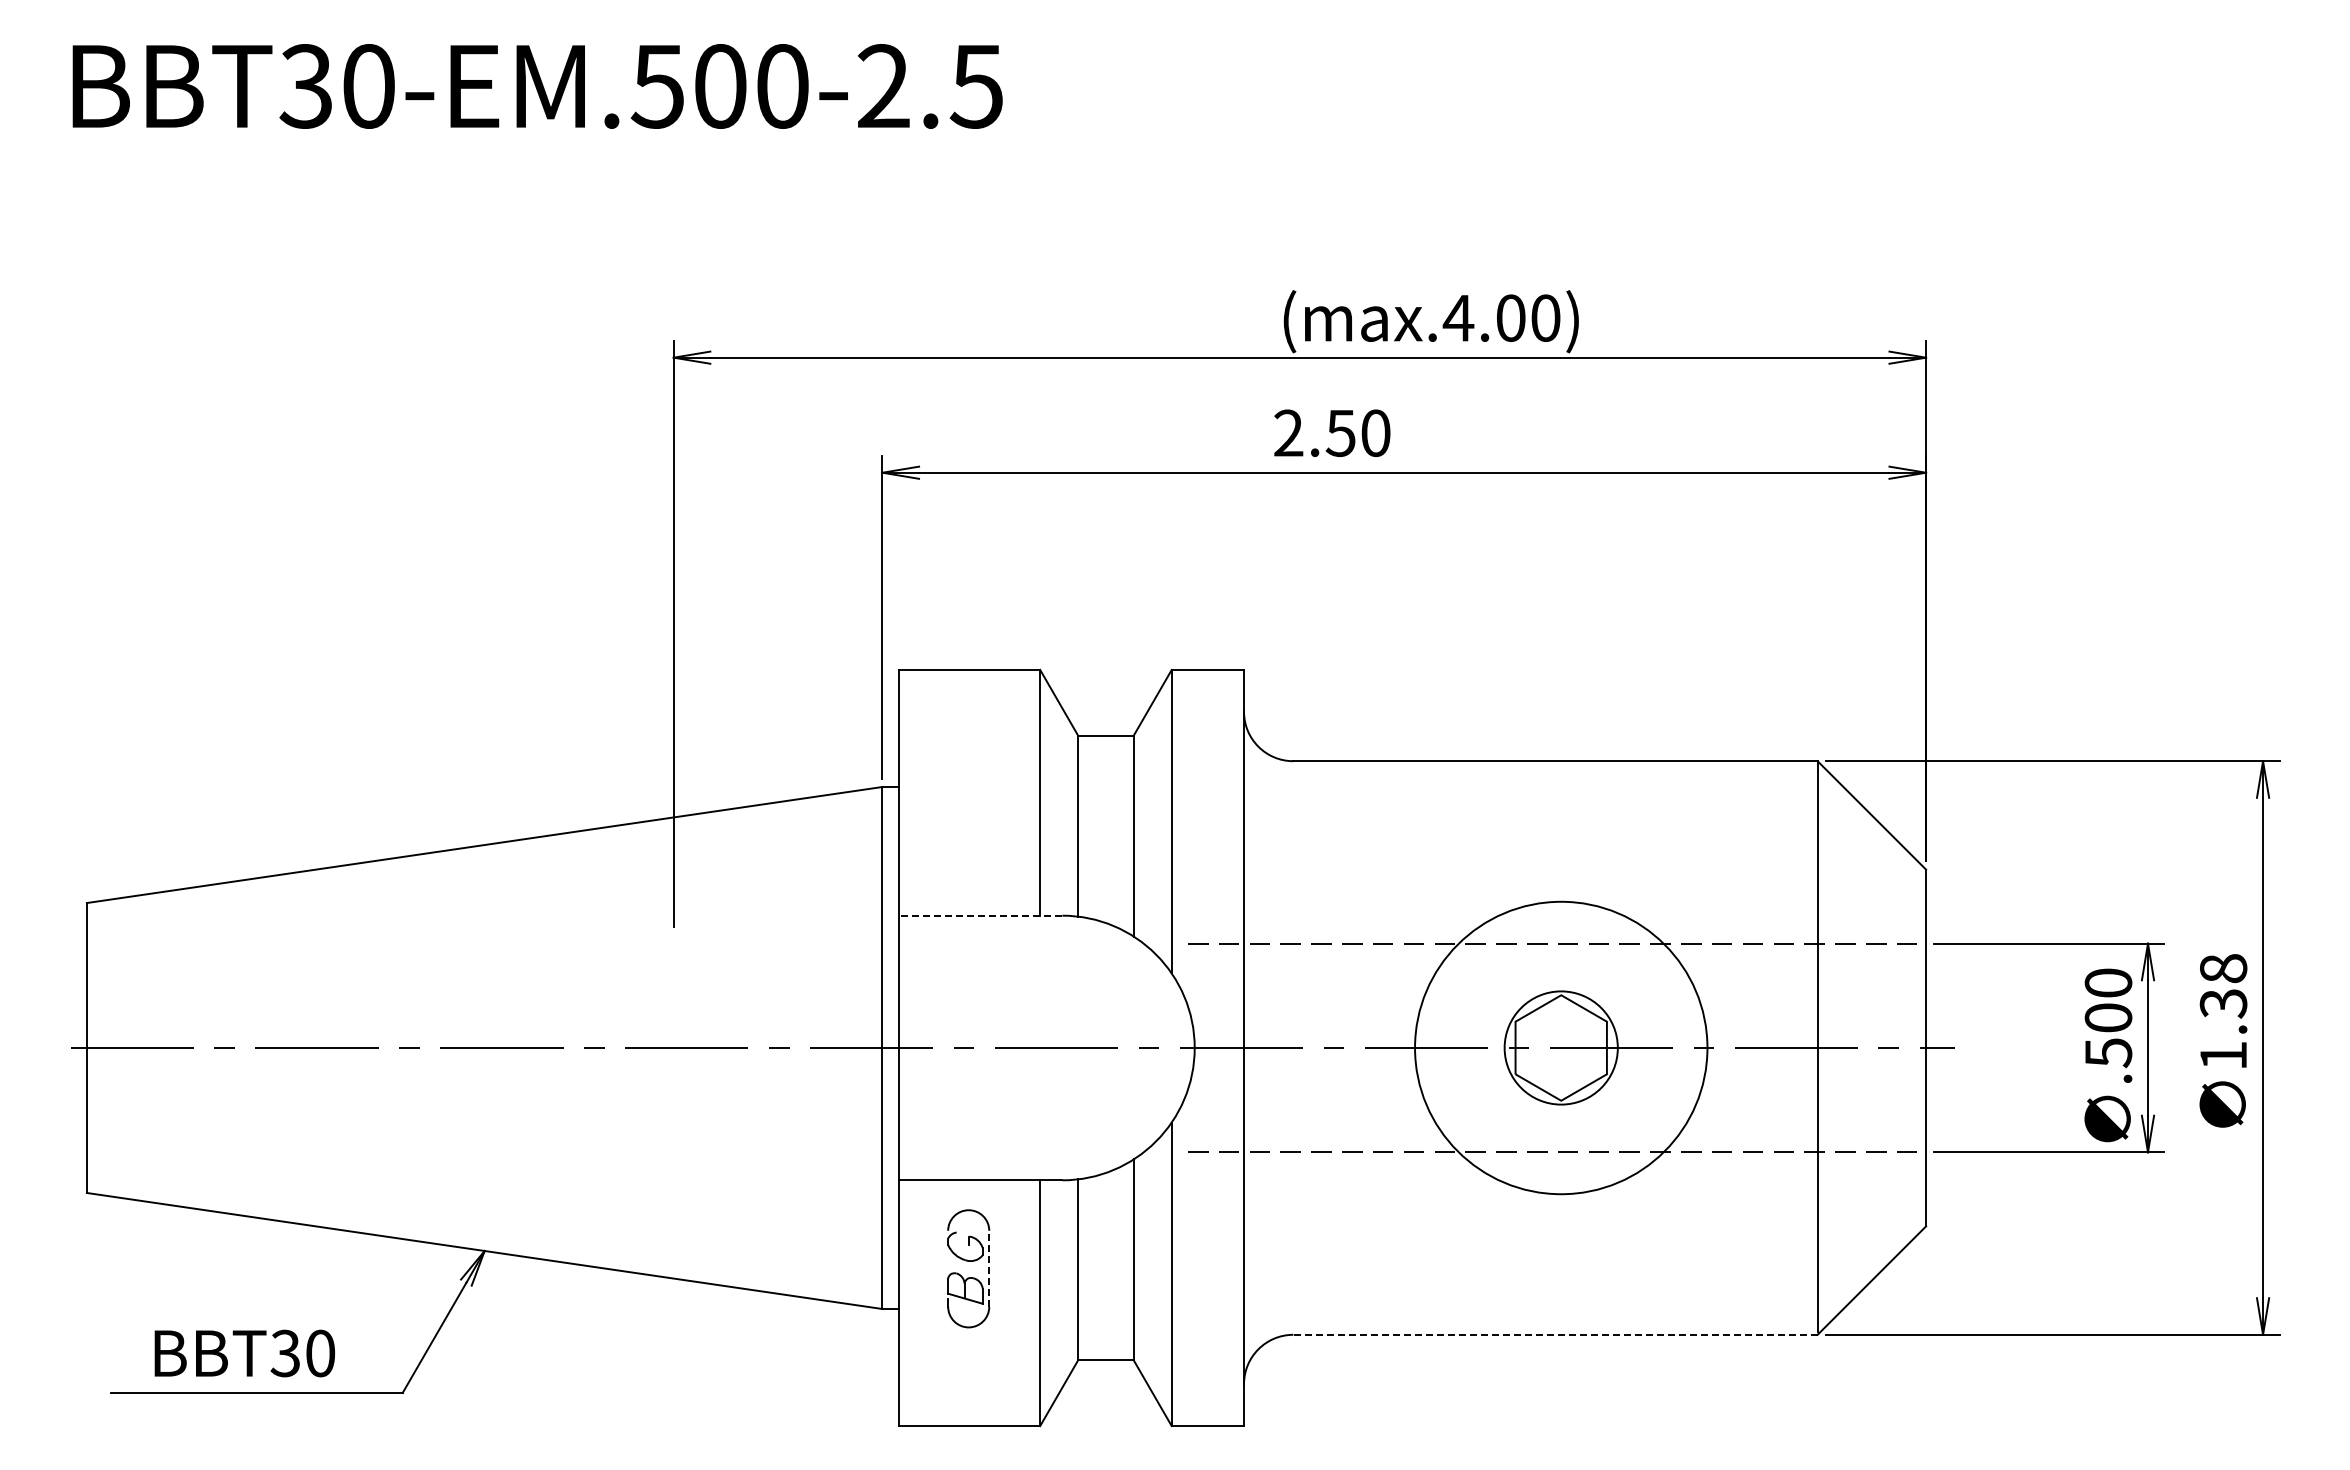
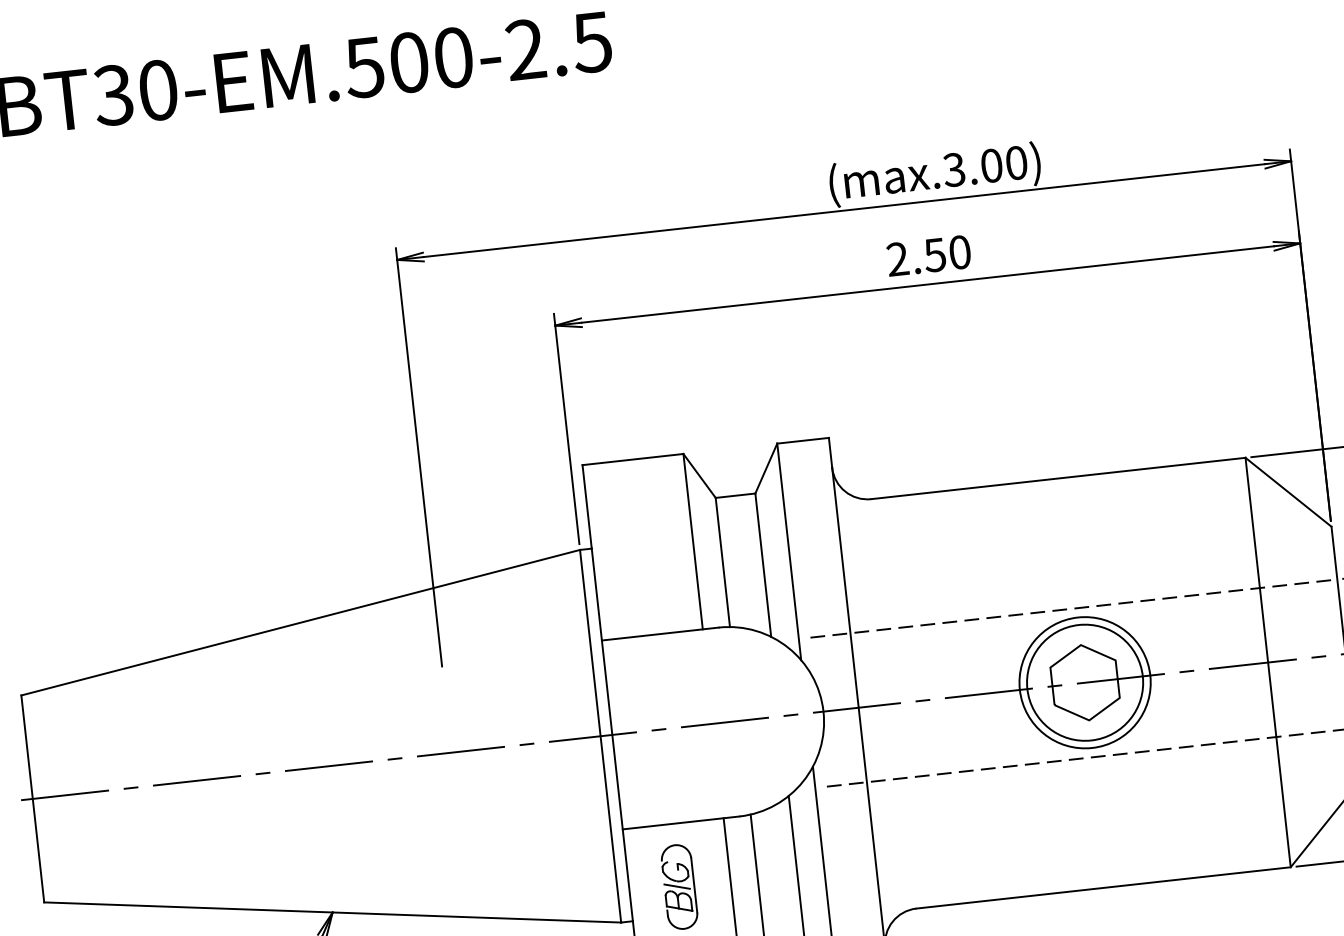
text: (1458, 317) -> (954, 169), (max.4.00) -> (max.3.00)
text: (1332, 432) -> (929, 255), moved
line: (980, 915) -> (660, 633), dashed -> solid
circle: (1560, 1047) -> (1084, 682), size x0.62
circle: (1561, 1047) -> (1085, 682), size x1.43
line: (965, 1267) -> (677, 886), added
line: (989, 1268) -> (694, 885), dashed -> solid
line: (1554, 1334) -> (1102, 887), dashed -> solid

